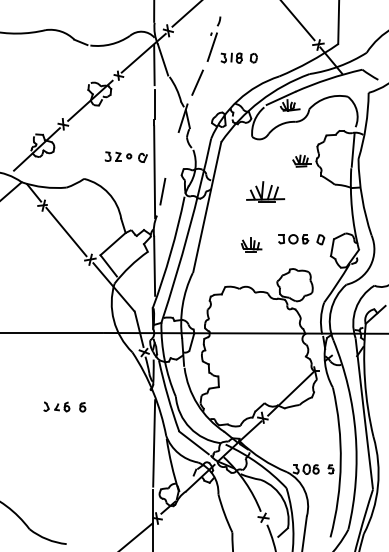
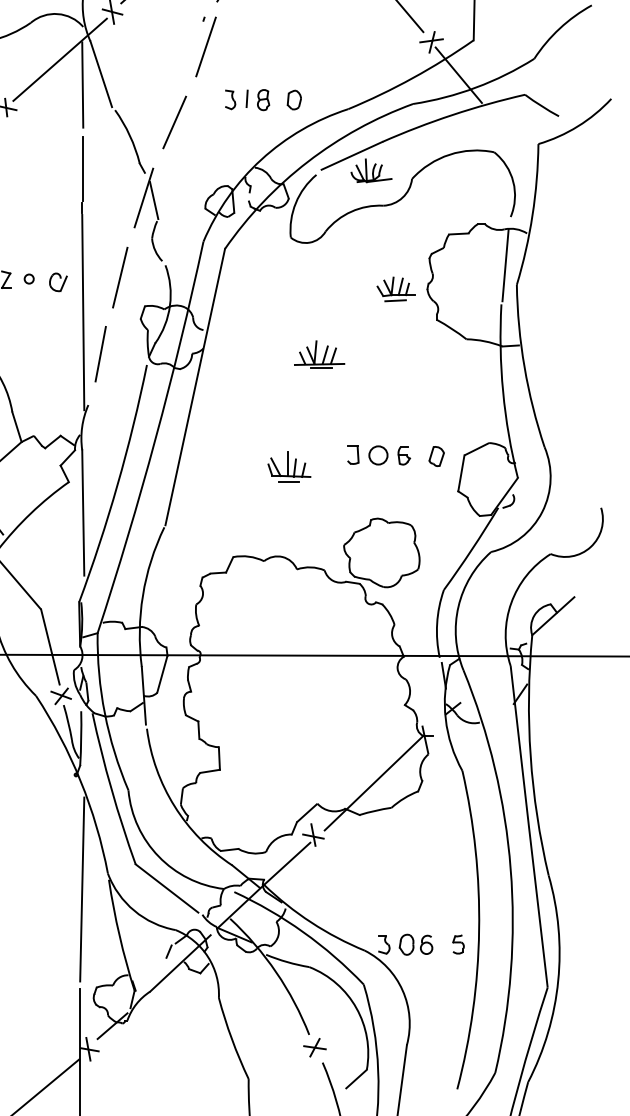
part: (238, 57) -> (261, 98), moved
line: (171, 155) -> (119, 277), added
part: (265, 191) -> (319, 353), size x0.62

